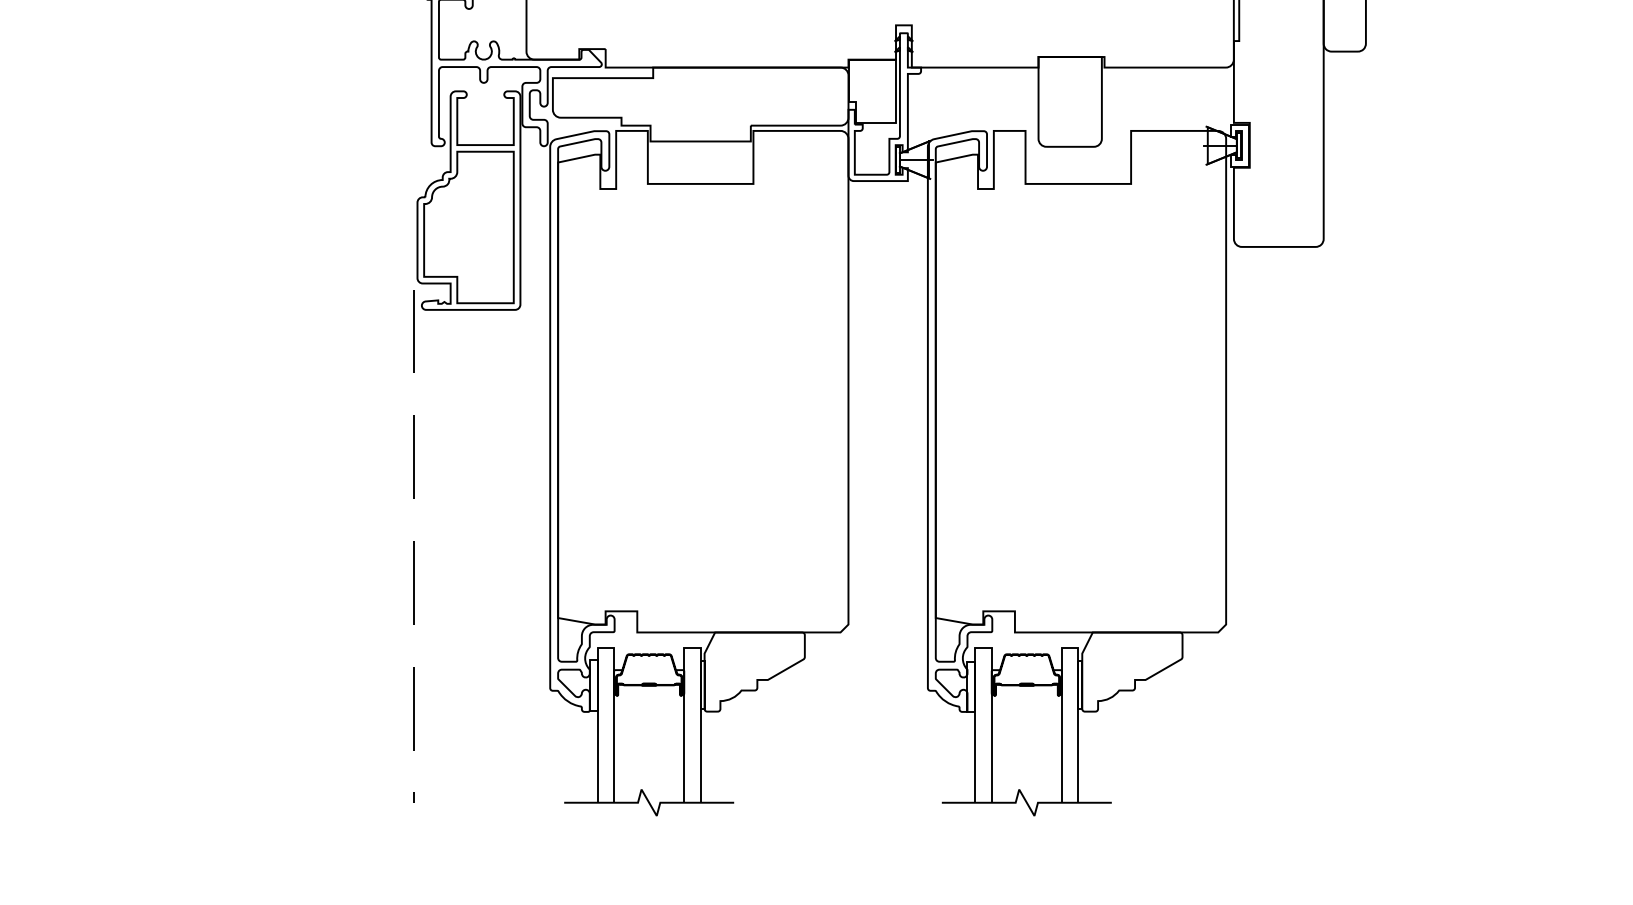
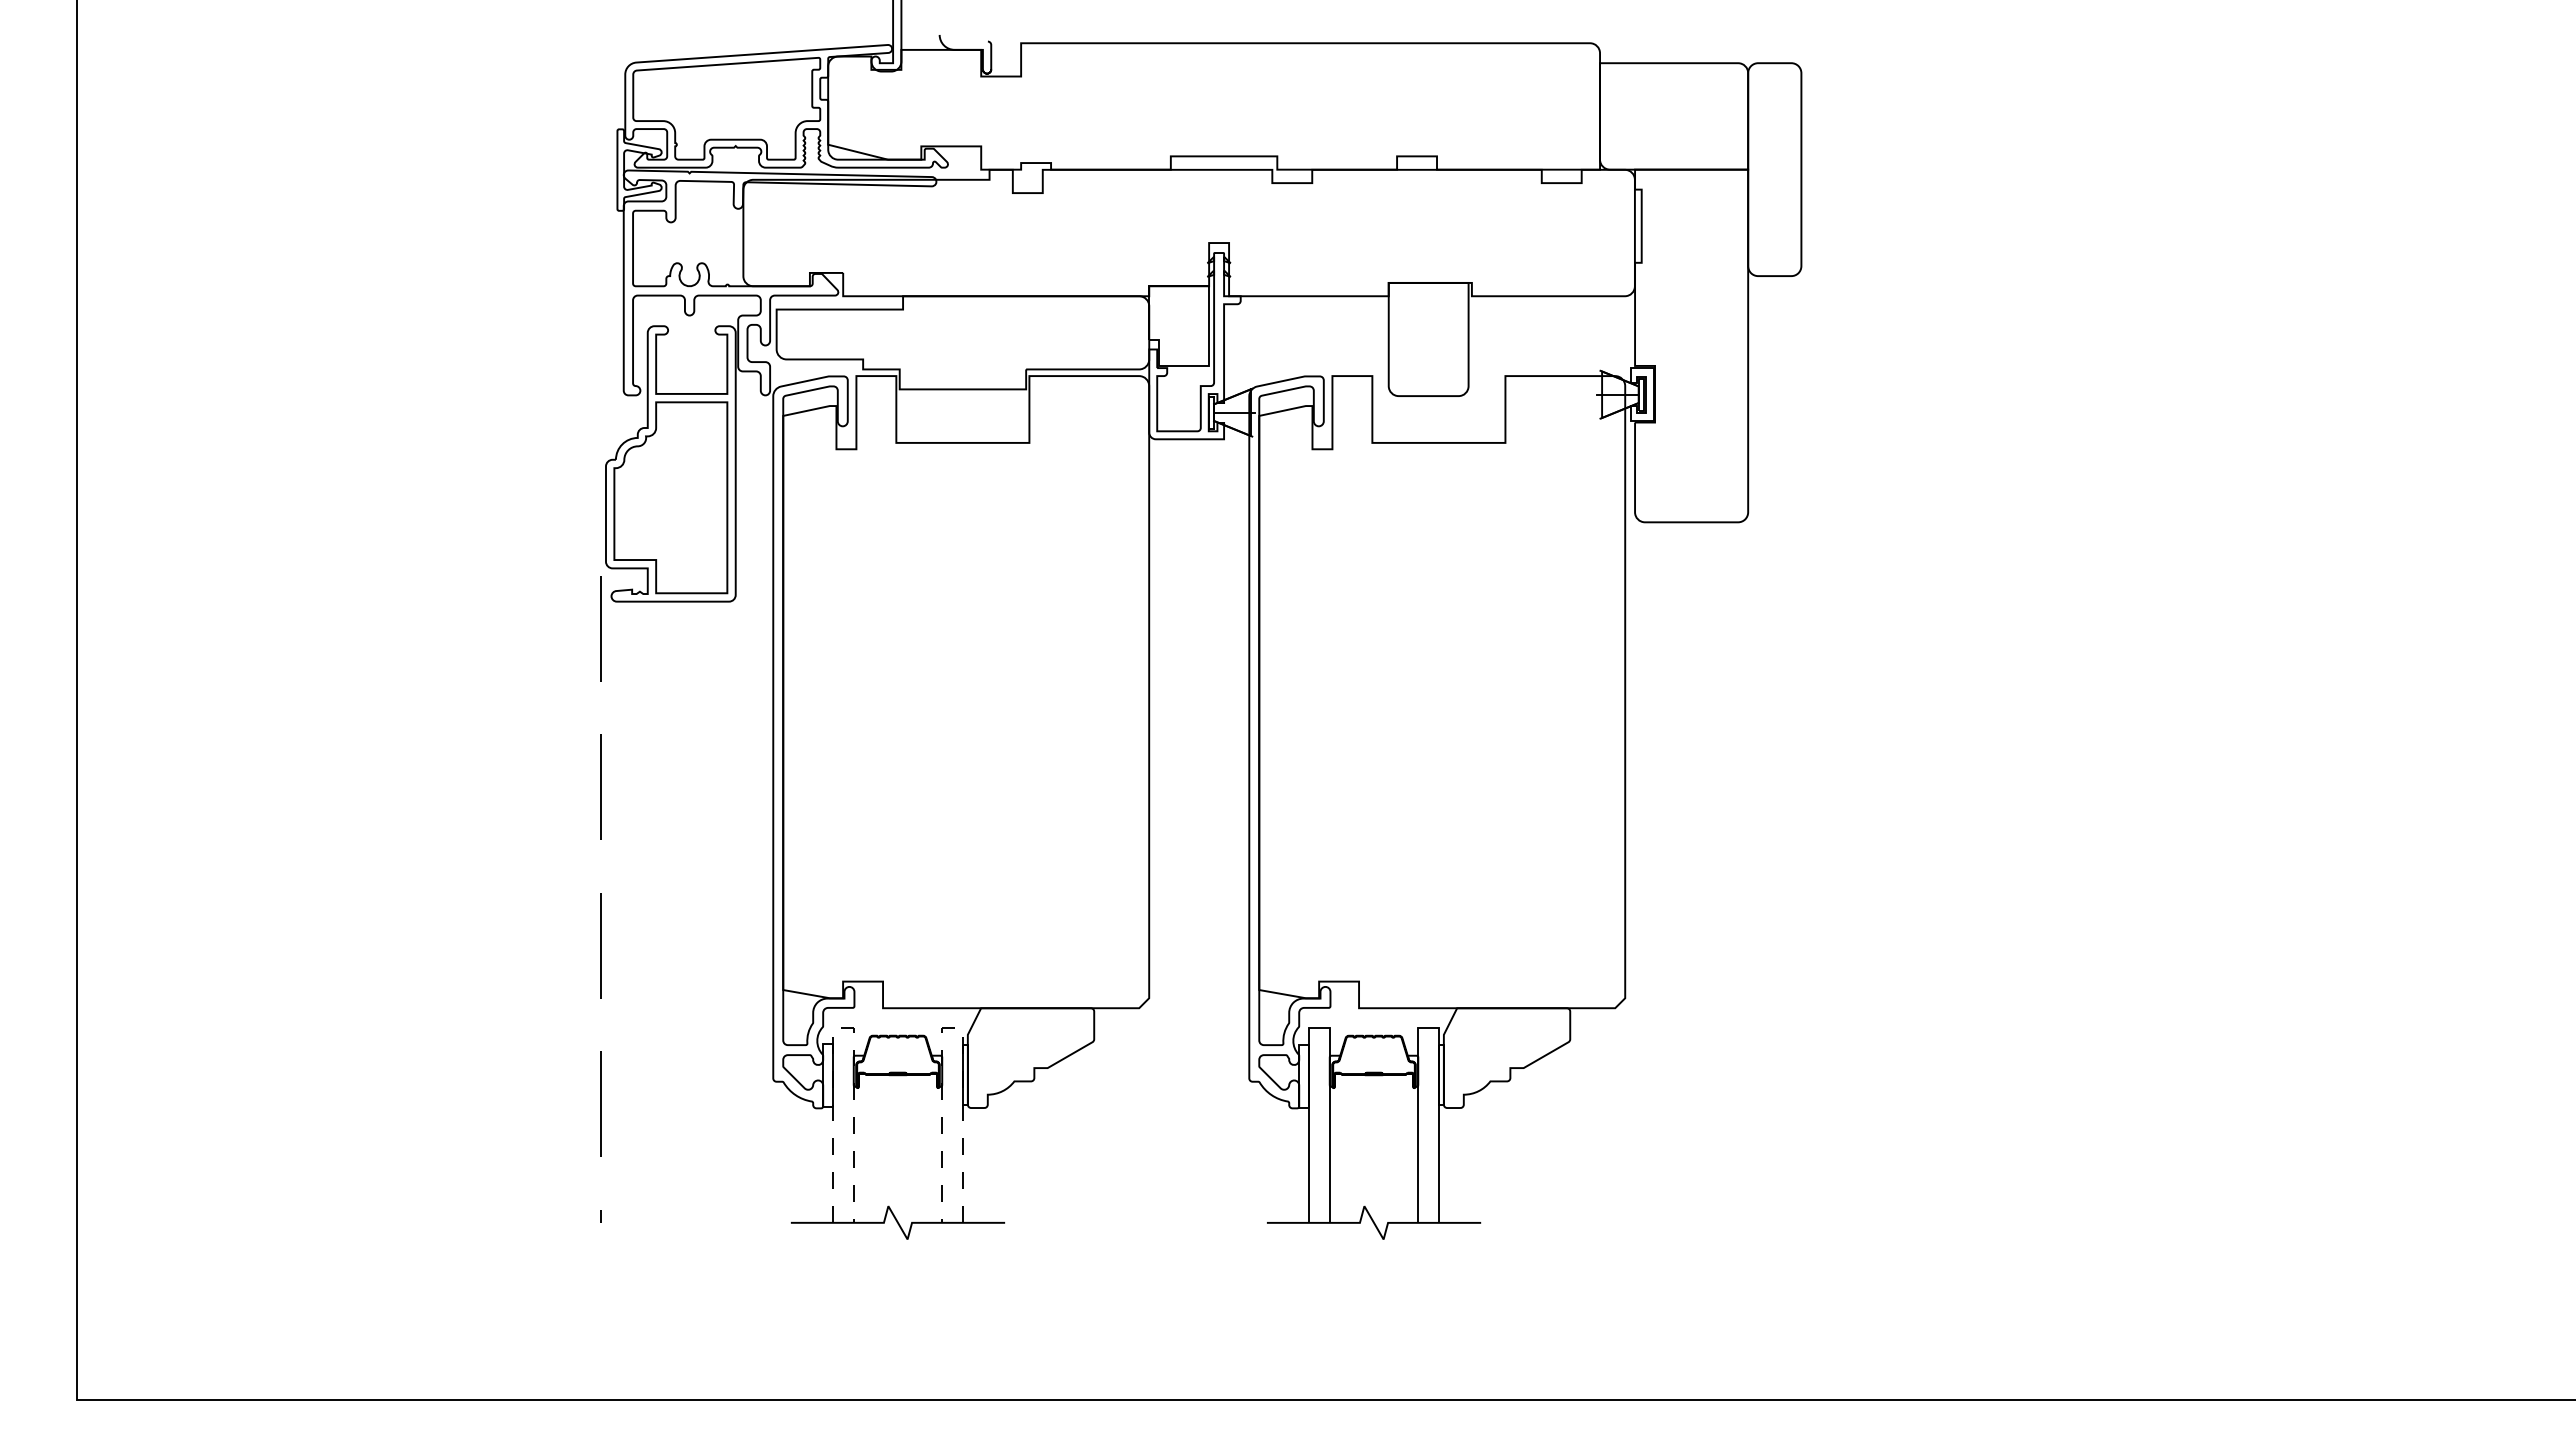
line: (605, 648) -> (843, 1028), solid -> dashed
line: (692, 648) -> (952, 1028), solid -> dashed

